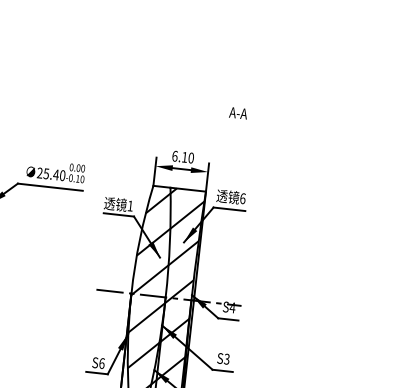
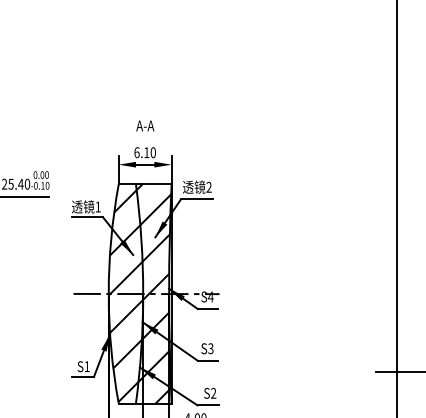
text: (238, 112) -> (145, 125), moved
text: (242, 197) -> (208, 186), 6 -> 2
text: (101, 363) -> (86, 366), S6 -> S1

